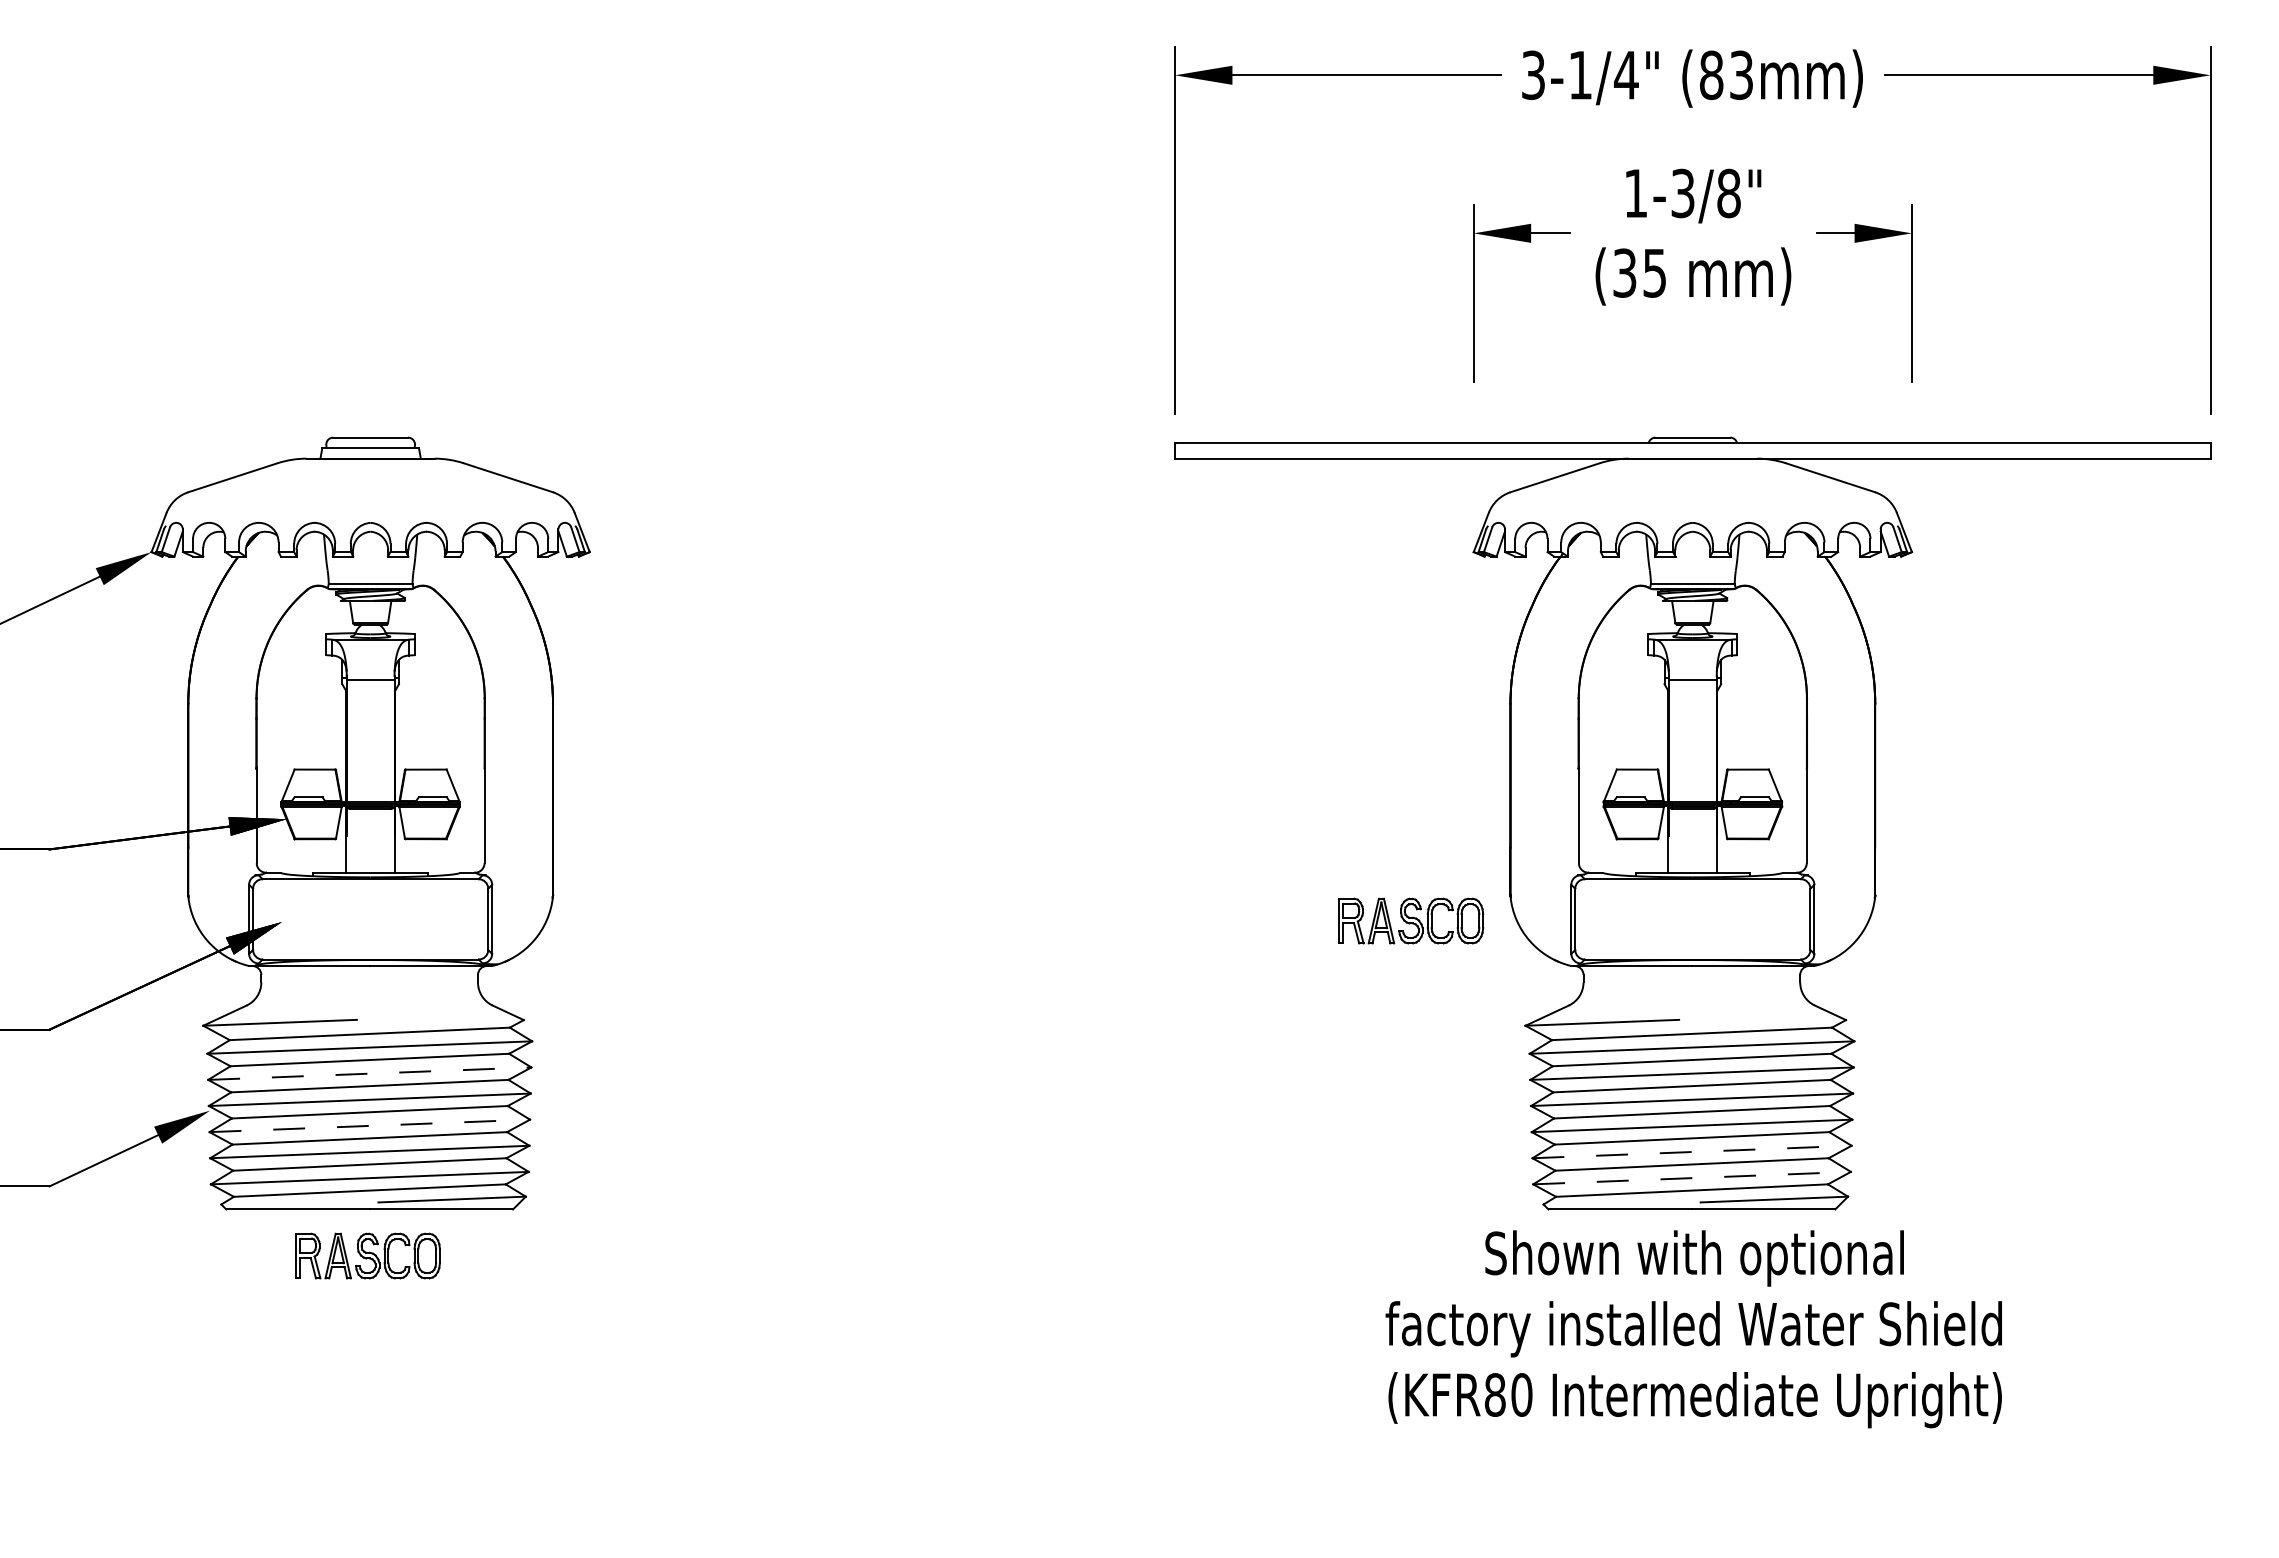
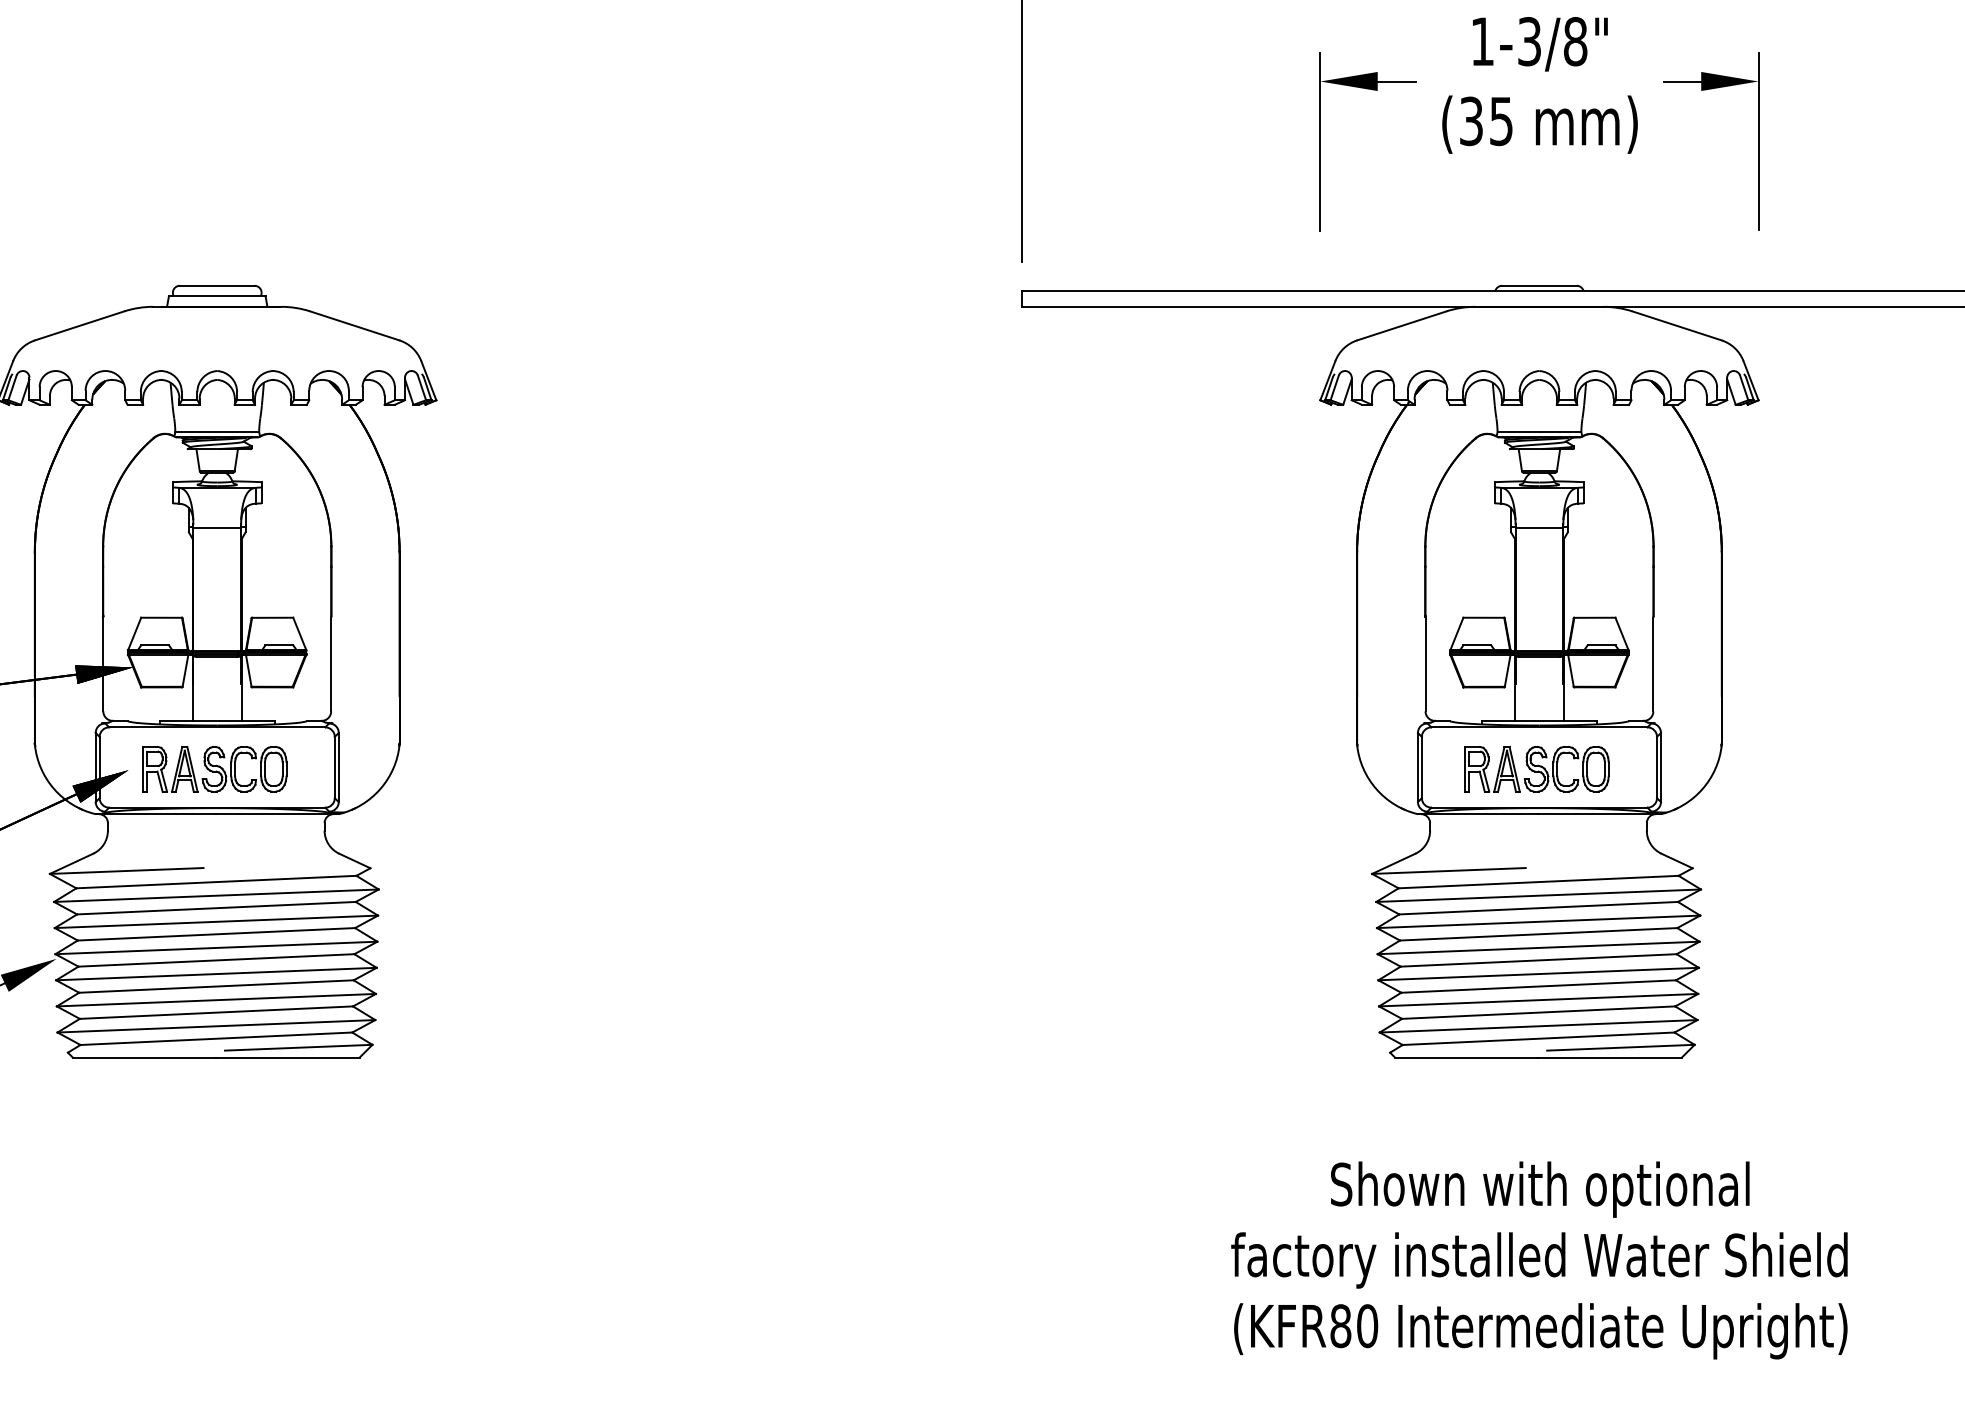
part: (1411, 920) -> (1537, 768), moved
line: (369, 1073) -> (216, 921), dashed -> solid
line: (370, 1125) -> (217, 973), dashed -> solid
line: (1692, 1152) -> (1539, 1000), dashed -> solid
line: (1692, 1178) -> (1539, 1026), dashed -> solid
part: (367, 1255) -> (214, 768), moved
text: (1693, 1329) -> (1539, 1260), moved

